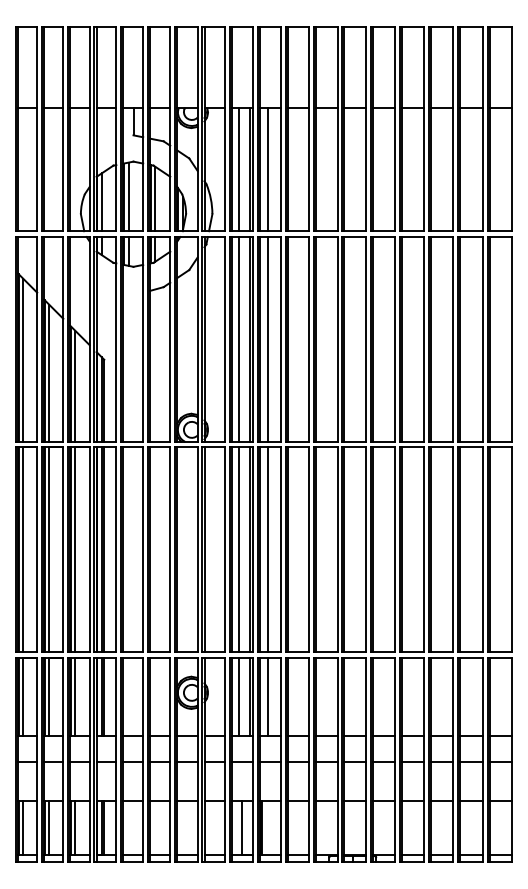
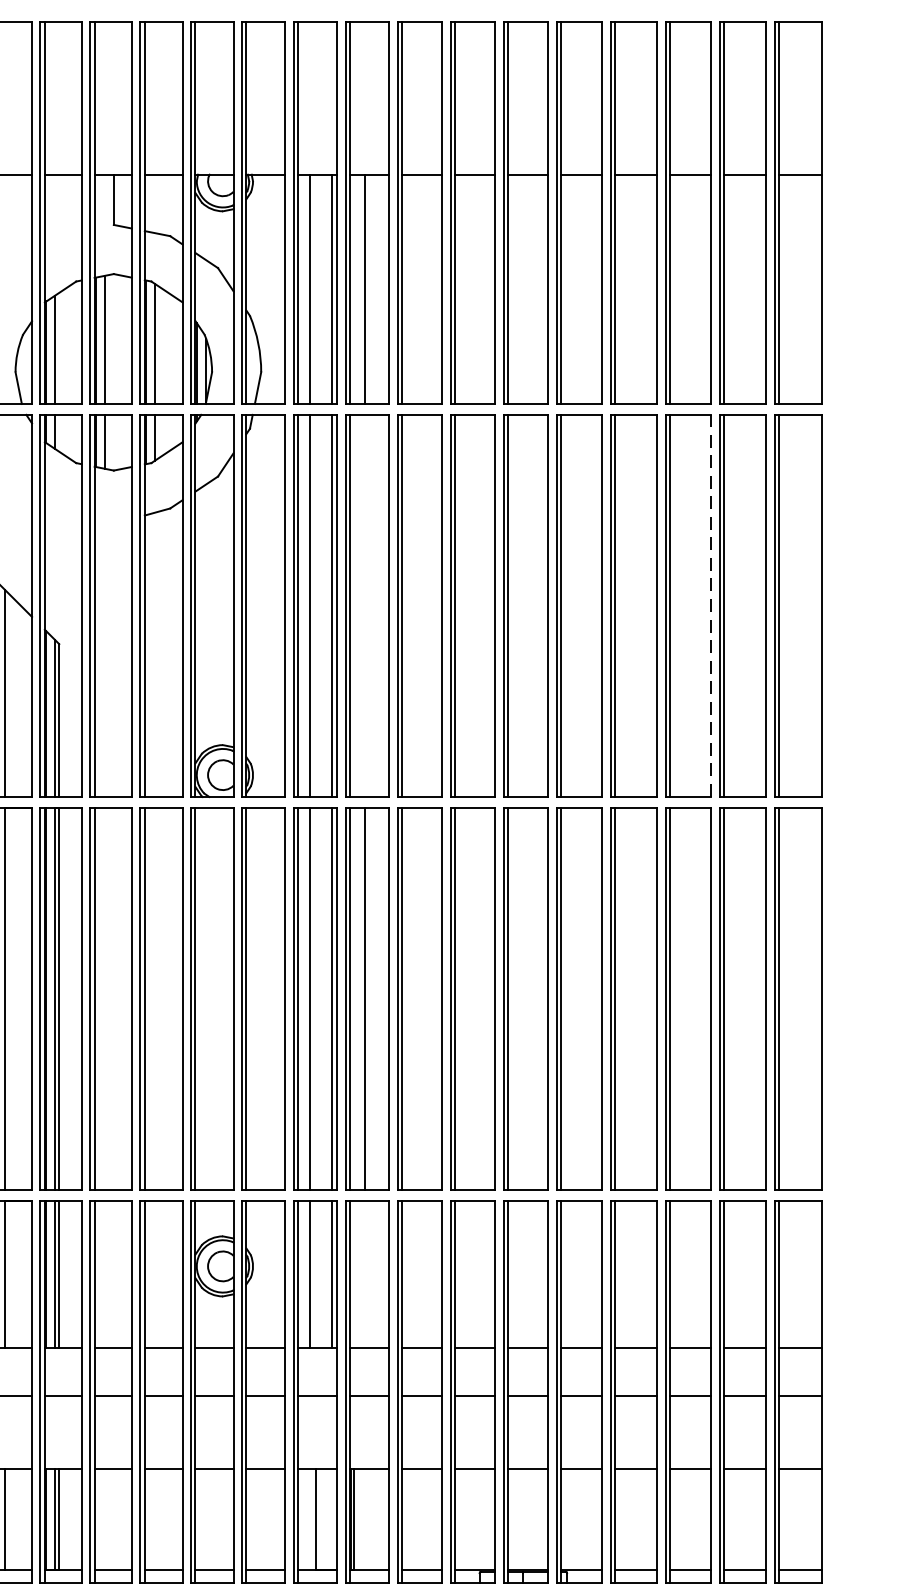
line: (453, 338) -> (711, 604), solid -> dashed
line: (267, 339) -> (364, 606), removed
line: (267, 696) -> (364, 1273), removed

